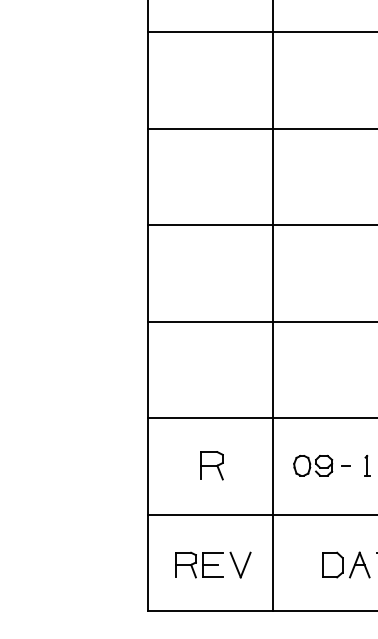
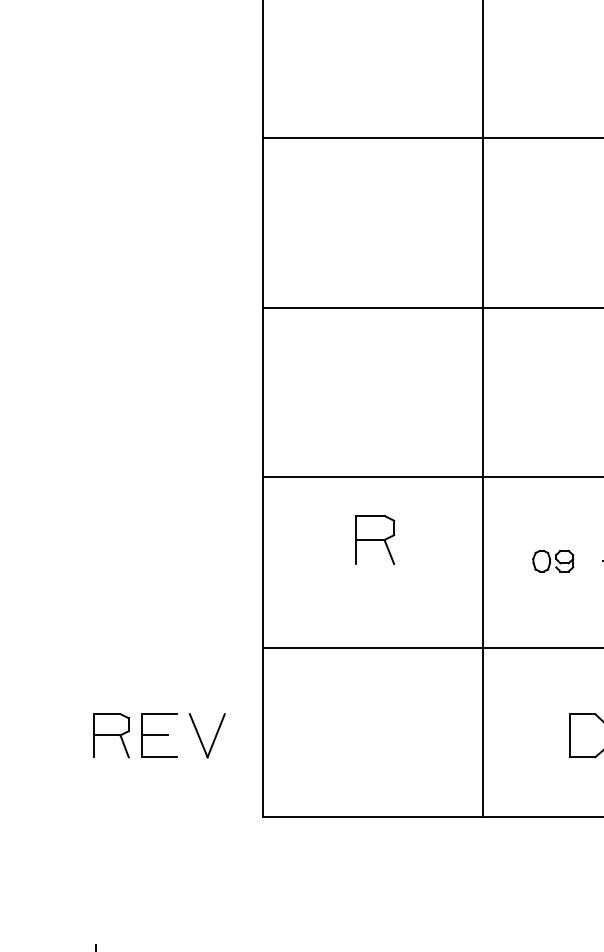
part: (211, 465) -> (374, 539), moved
part: (313, 465) -> (553, 560), size x0.6
part: (213, 564) -> (159, 734), moved

